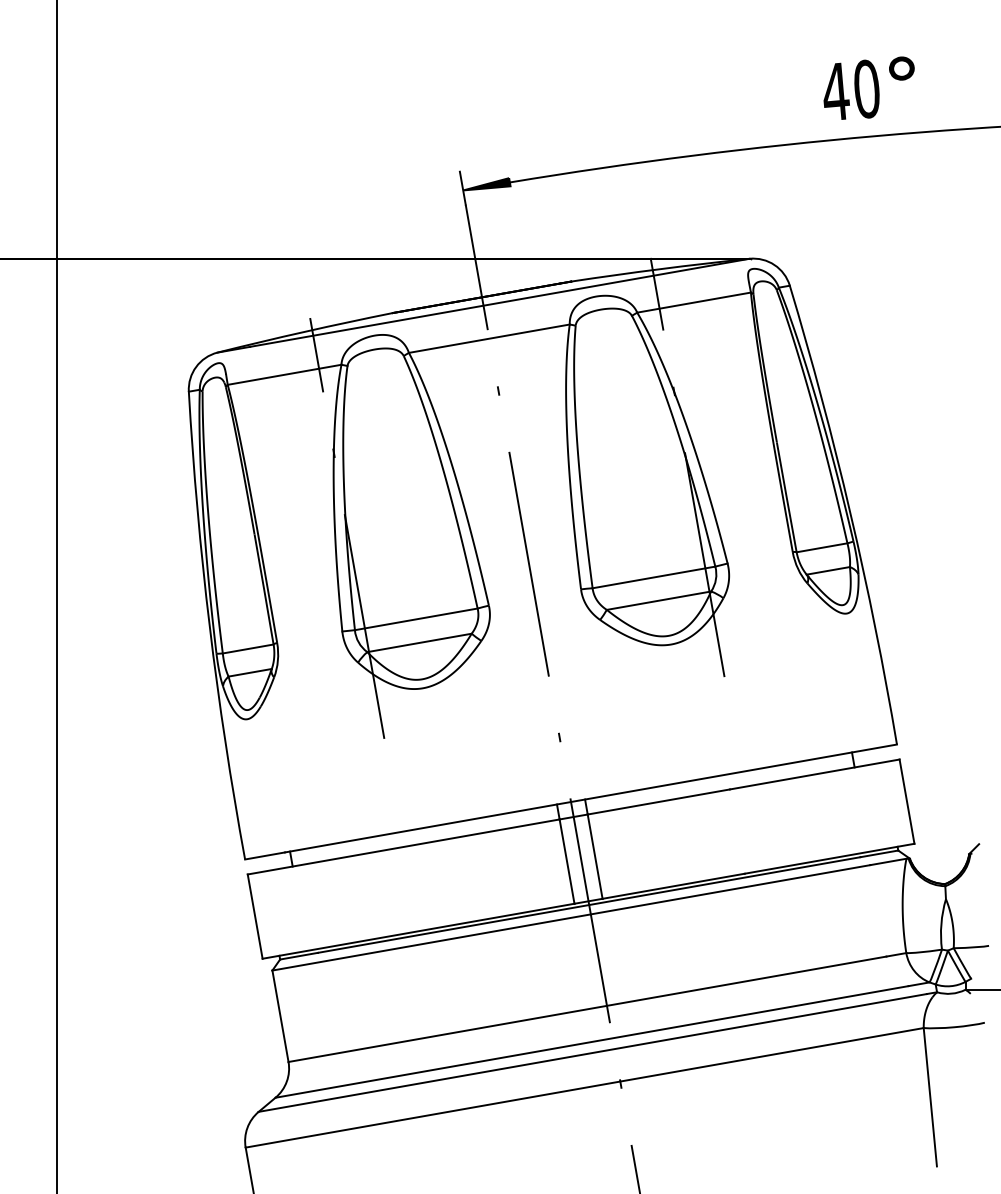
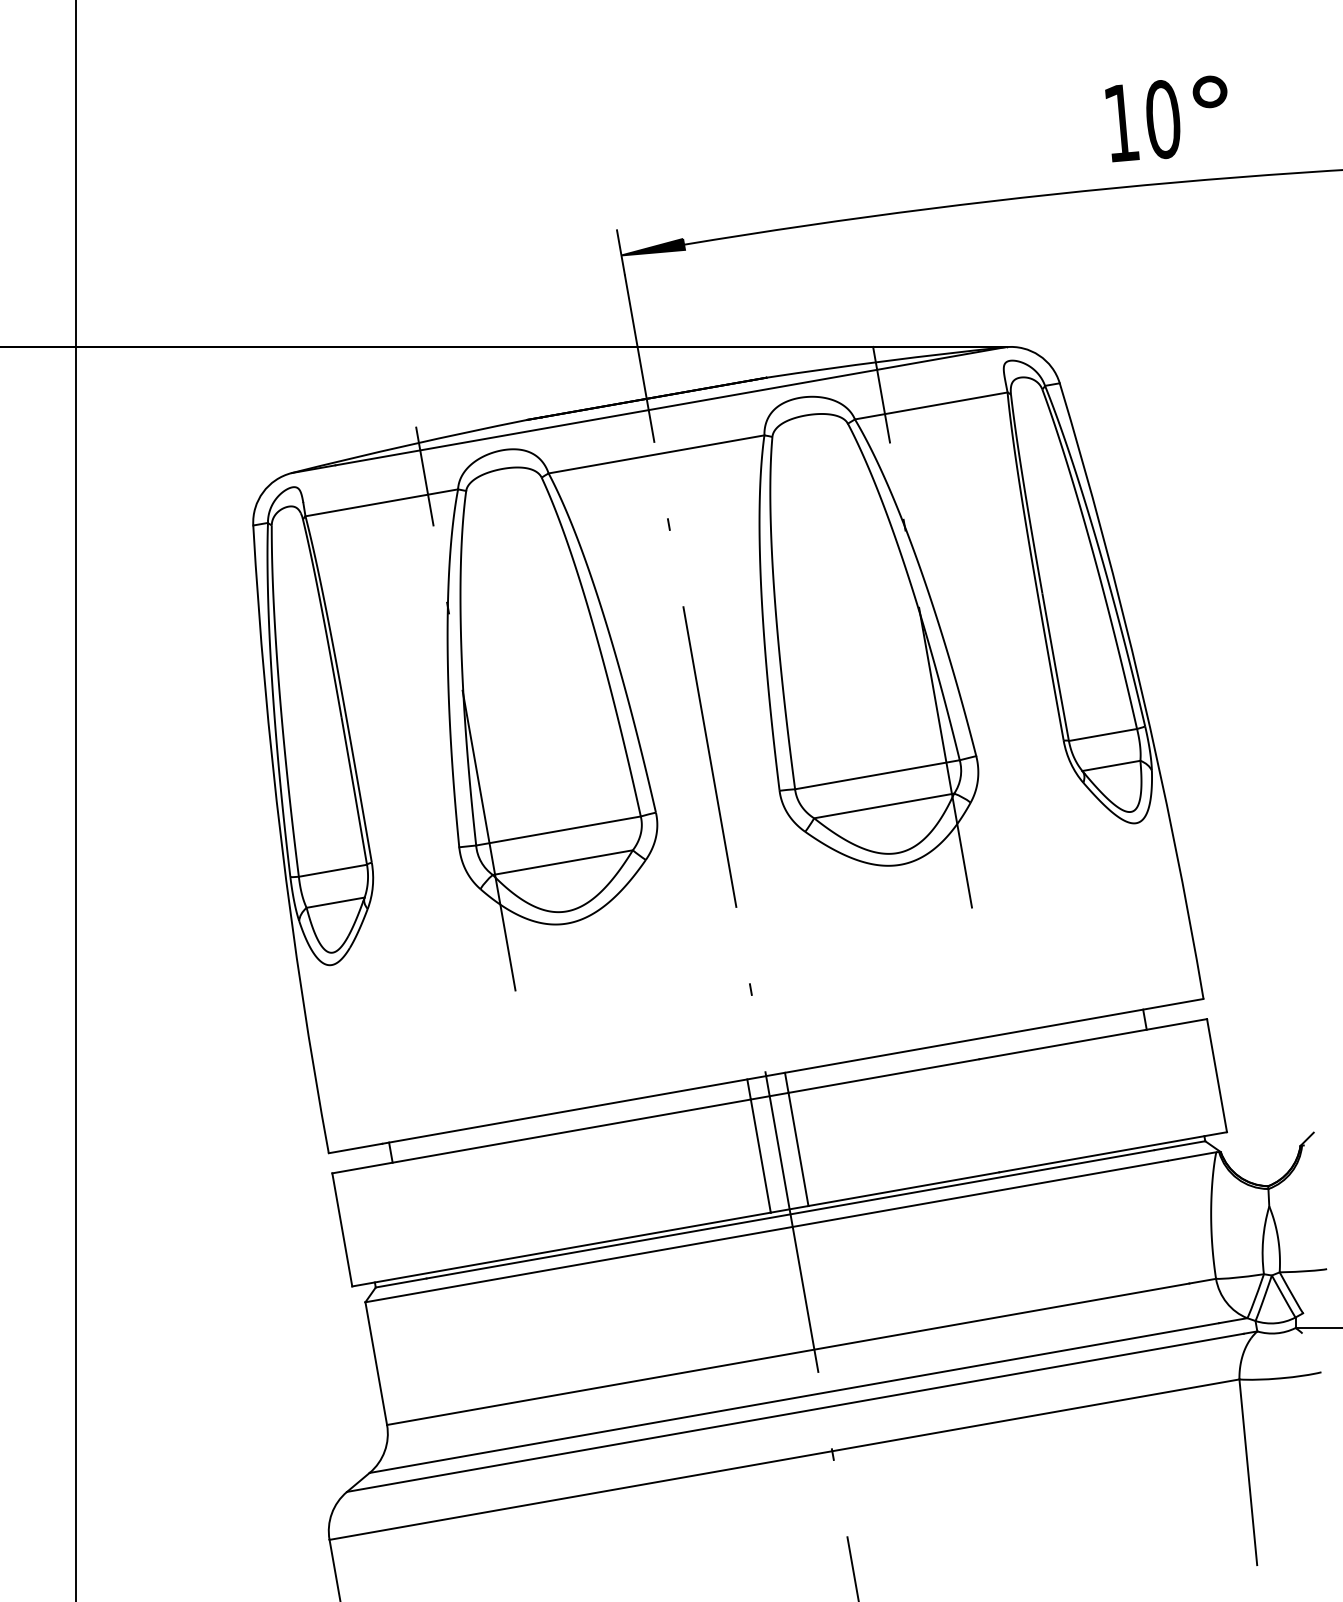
text: (836, 92) -> (1122, 123), 40 -> 10

